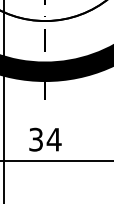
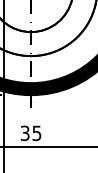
text: (53, 139) -> (36, 133), 34 -> 35

